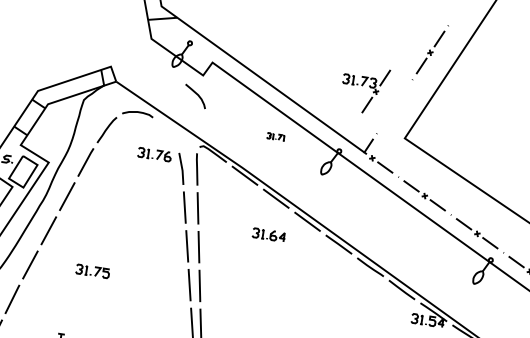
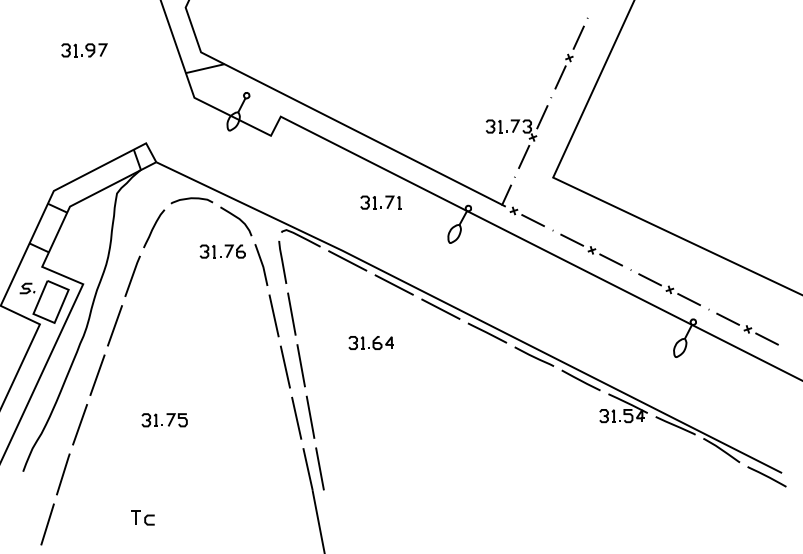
part: (364, 89) -> (517, 136), moved
curve: (197, 95) -> (238, 219), moved
part: (275, 136) -> (380, 202), size x1.67
part: (268, 234) -> (370, 342), moved

